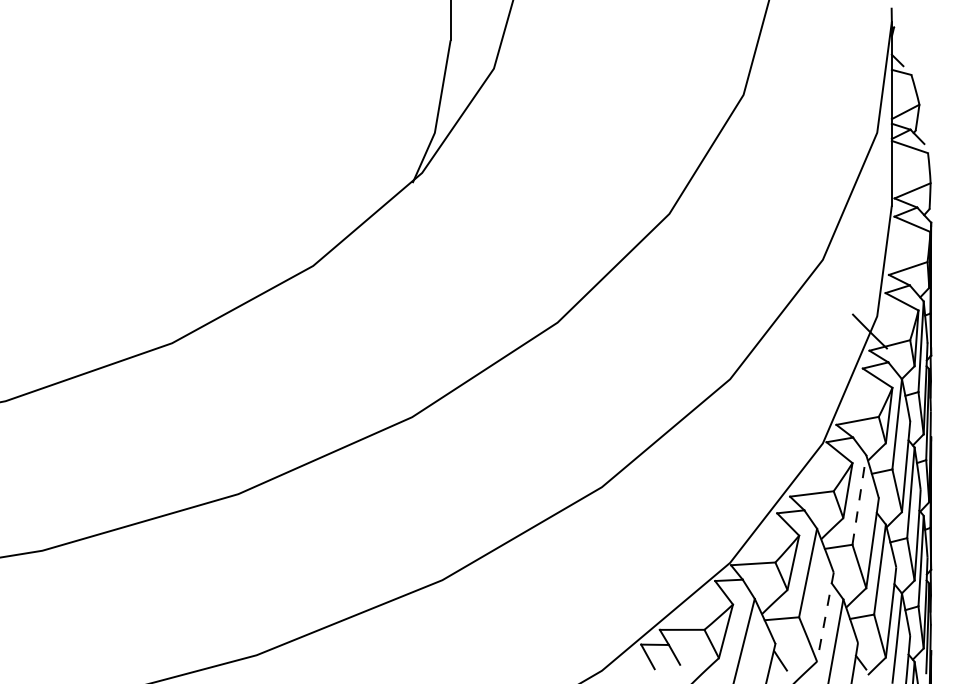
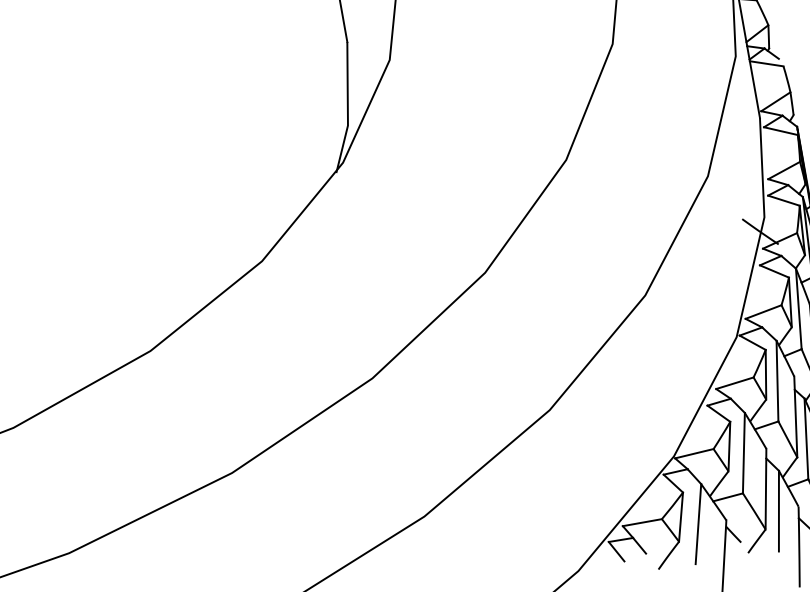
line: (859, 499) -> (777, 380), dashed -> solid
line: (825, 617) -> (766, 489), dashed -> solid

